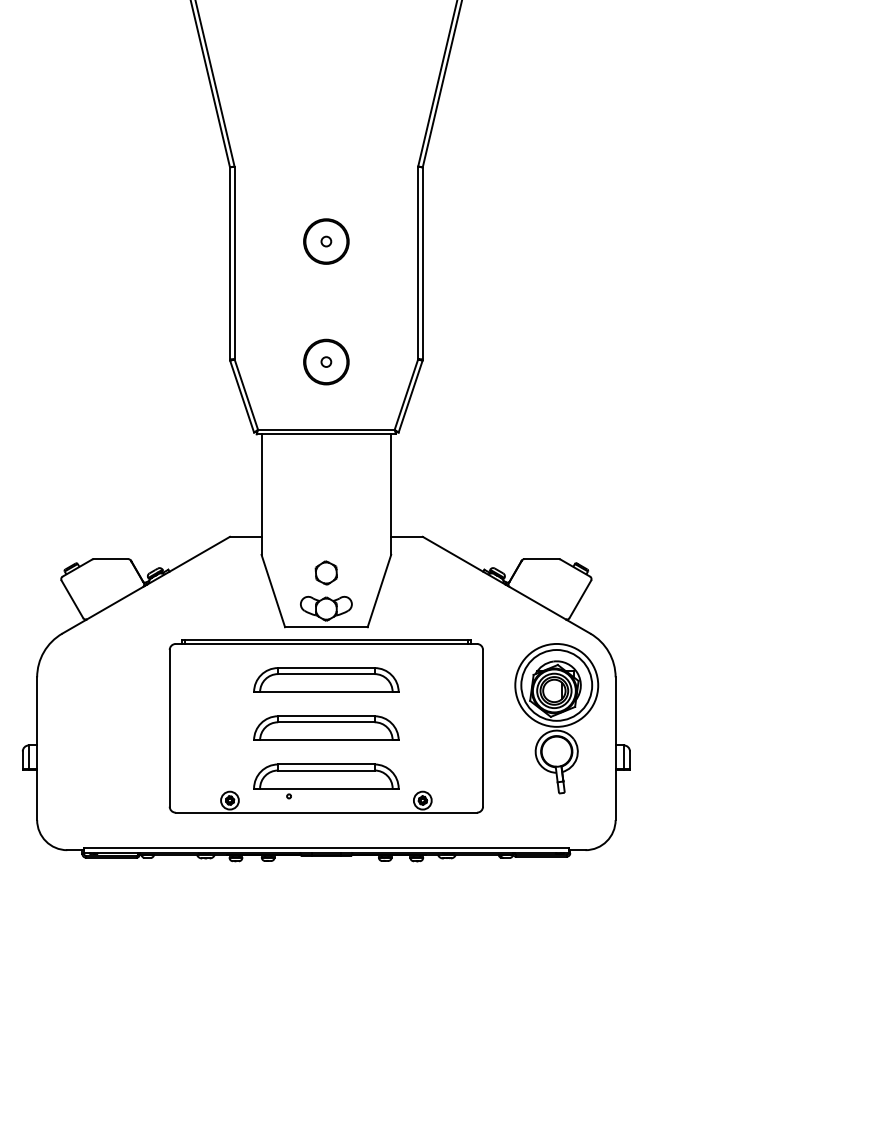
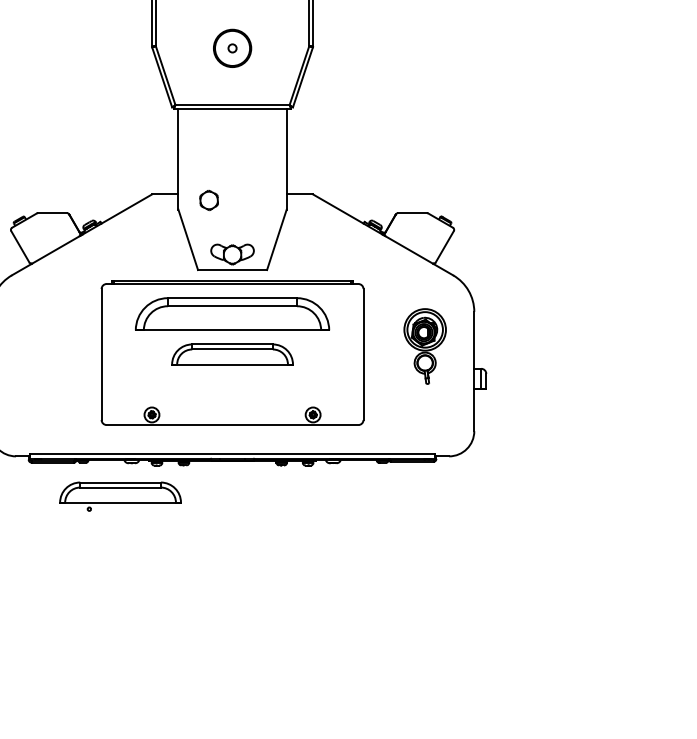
part: (325, 572) -> (208, 200), moved
part: (326, 679) -> (232, 313), size x1.6
part: (556, 718) -> (424, 346), size x0.6
part: (326, 781) -> (120, 496), moved

